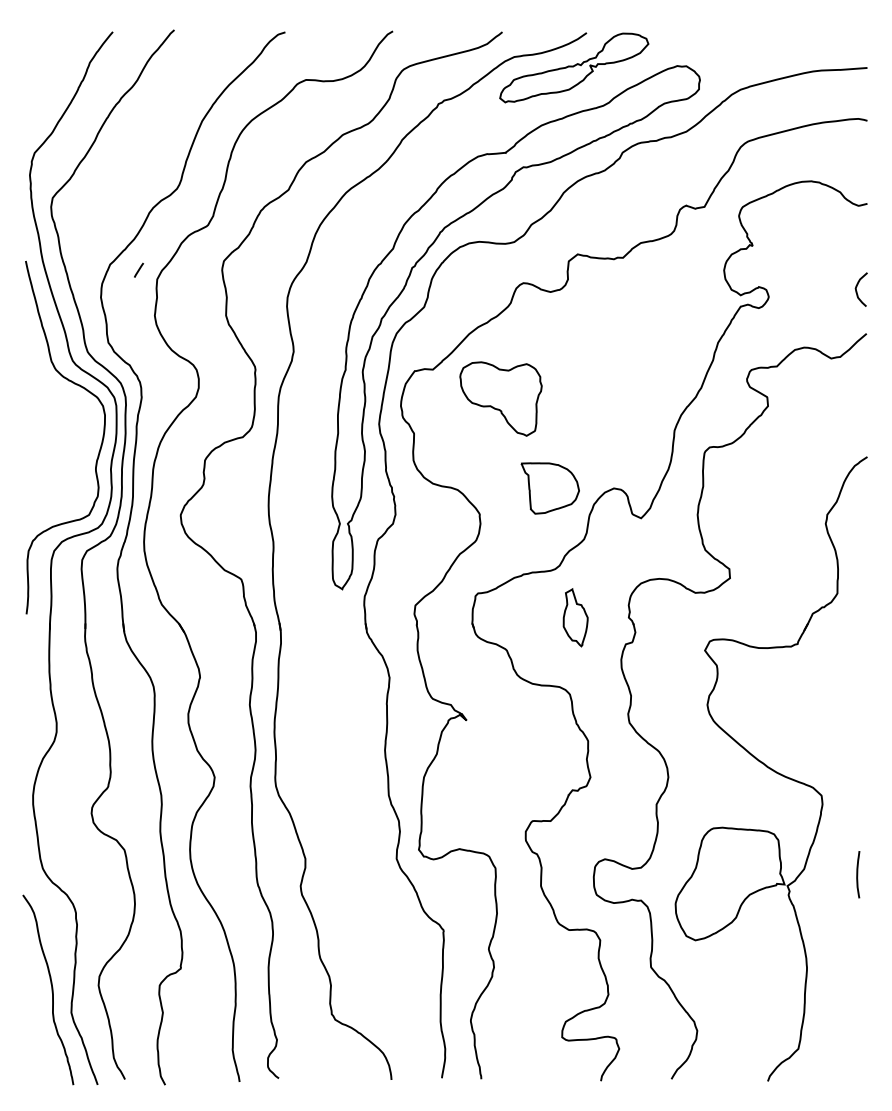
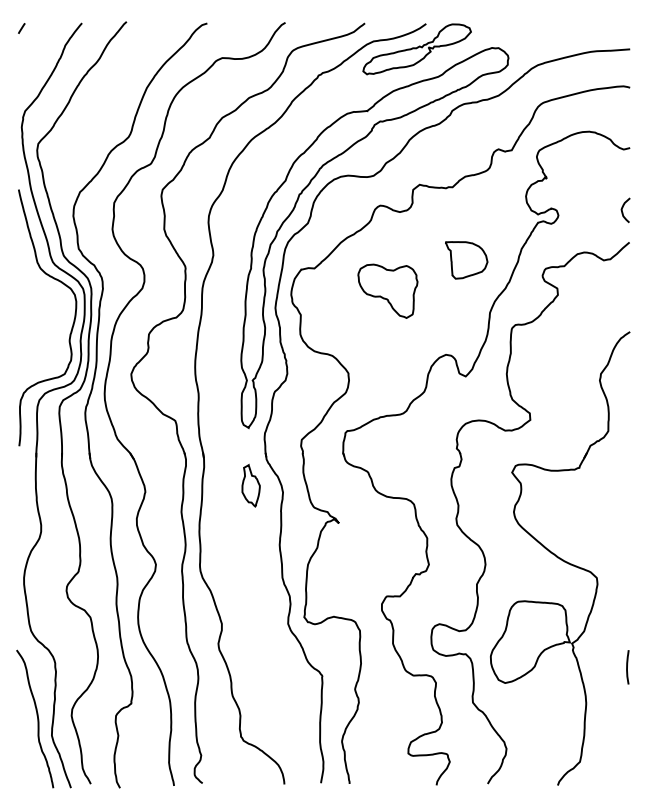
line: (138, 269) -> (21, 27), moved
part: (500, 398) -> (387, 290), moved
part: (549, 488) -> (466, 260), moved
part: (575, 617) -> (250, 485), moved
curve: (858, 874) -> (627, 667), moved

